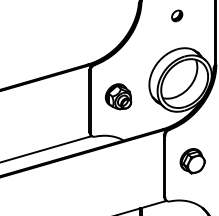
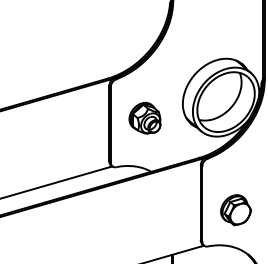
part: (176, 15) -> (216, 18), removed
part: (192, 161) -> (235, 210), moved

